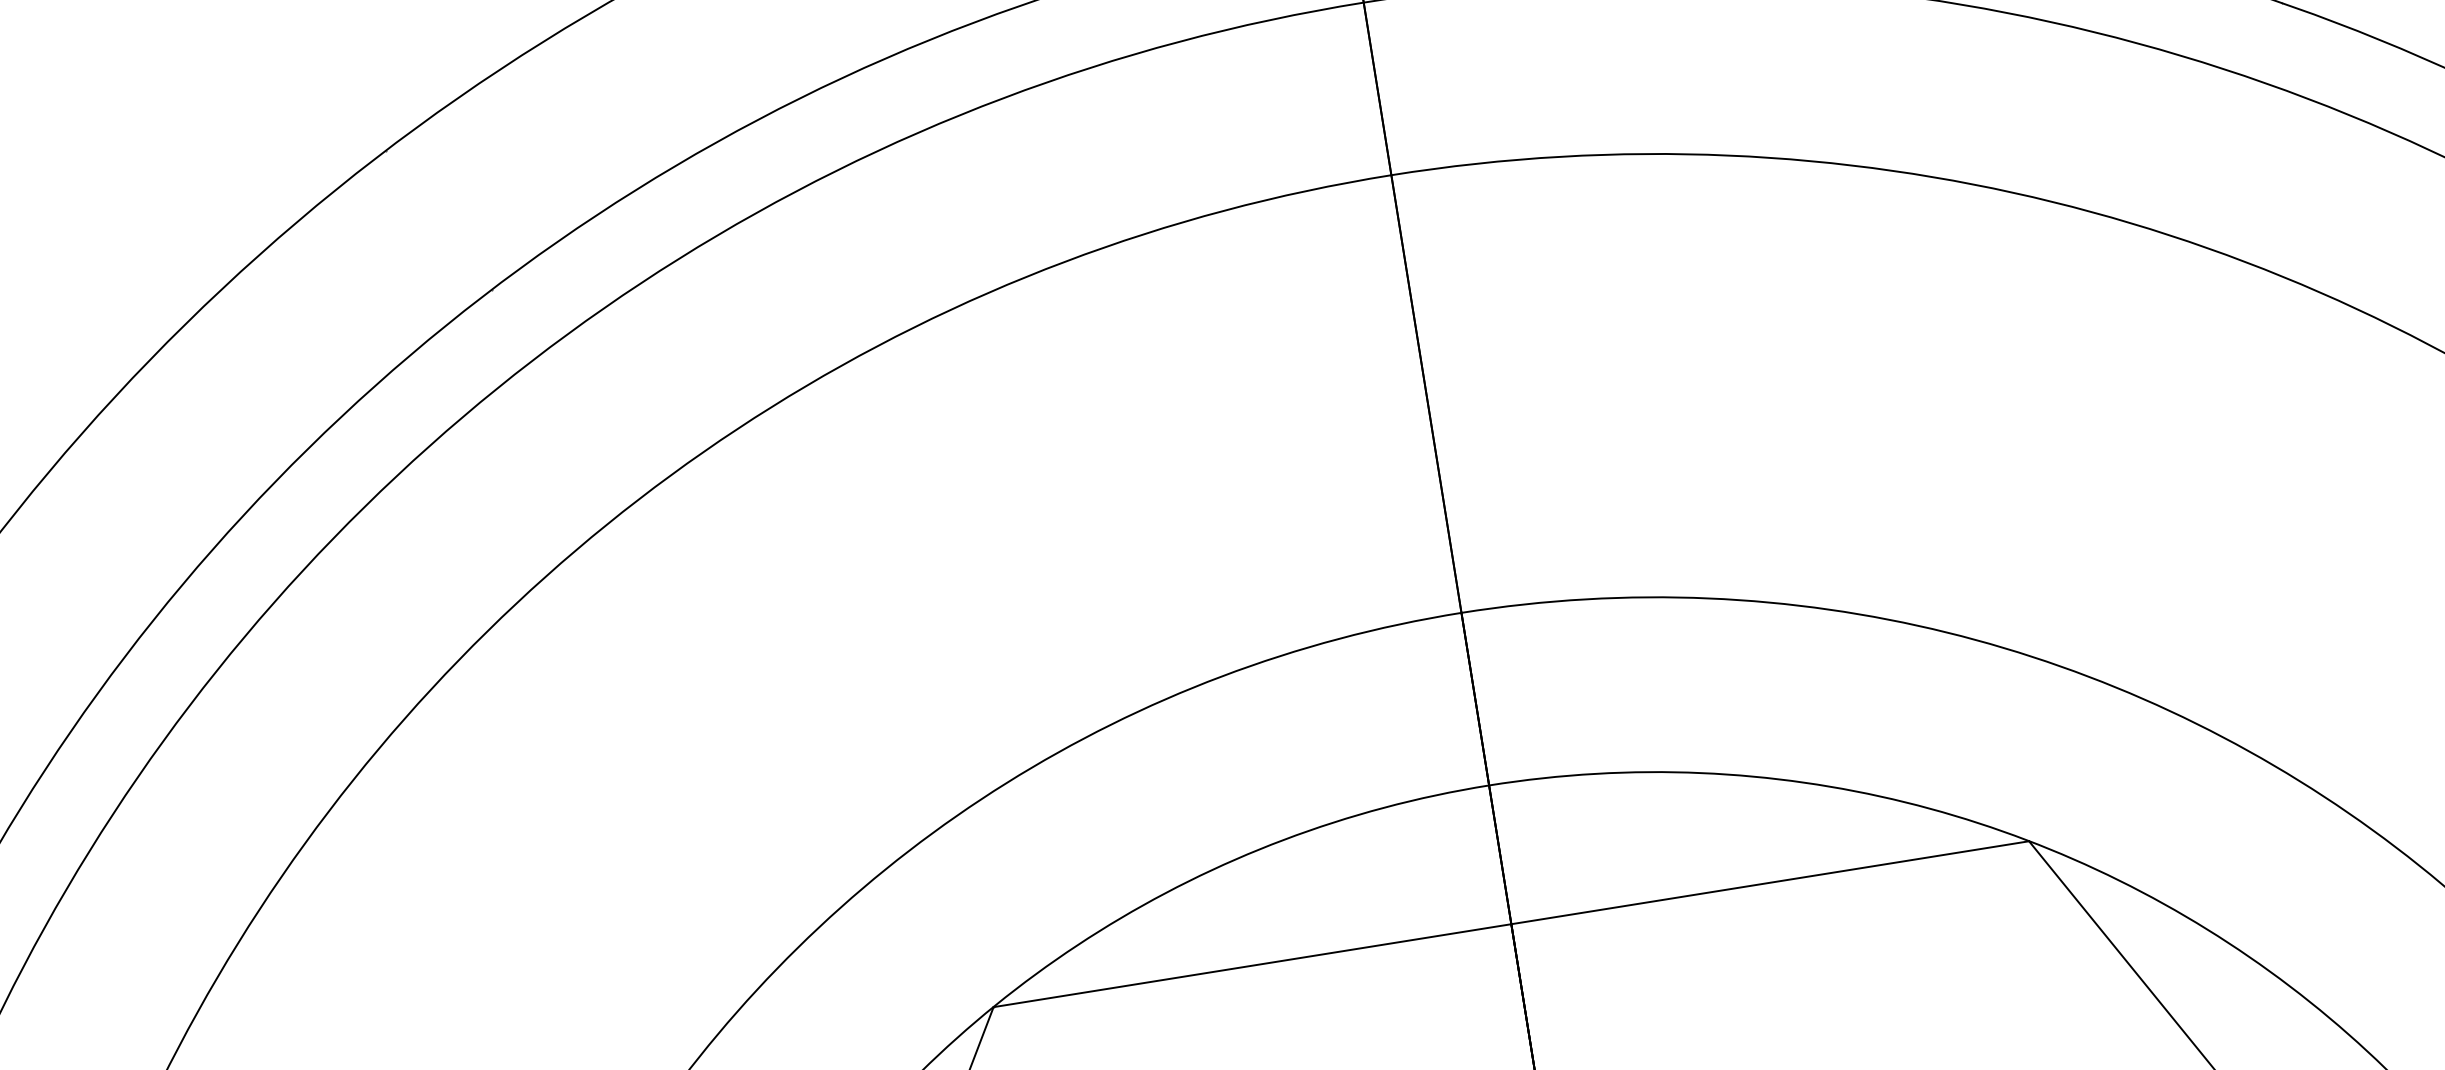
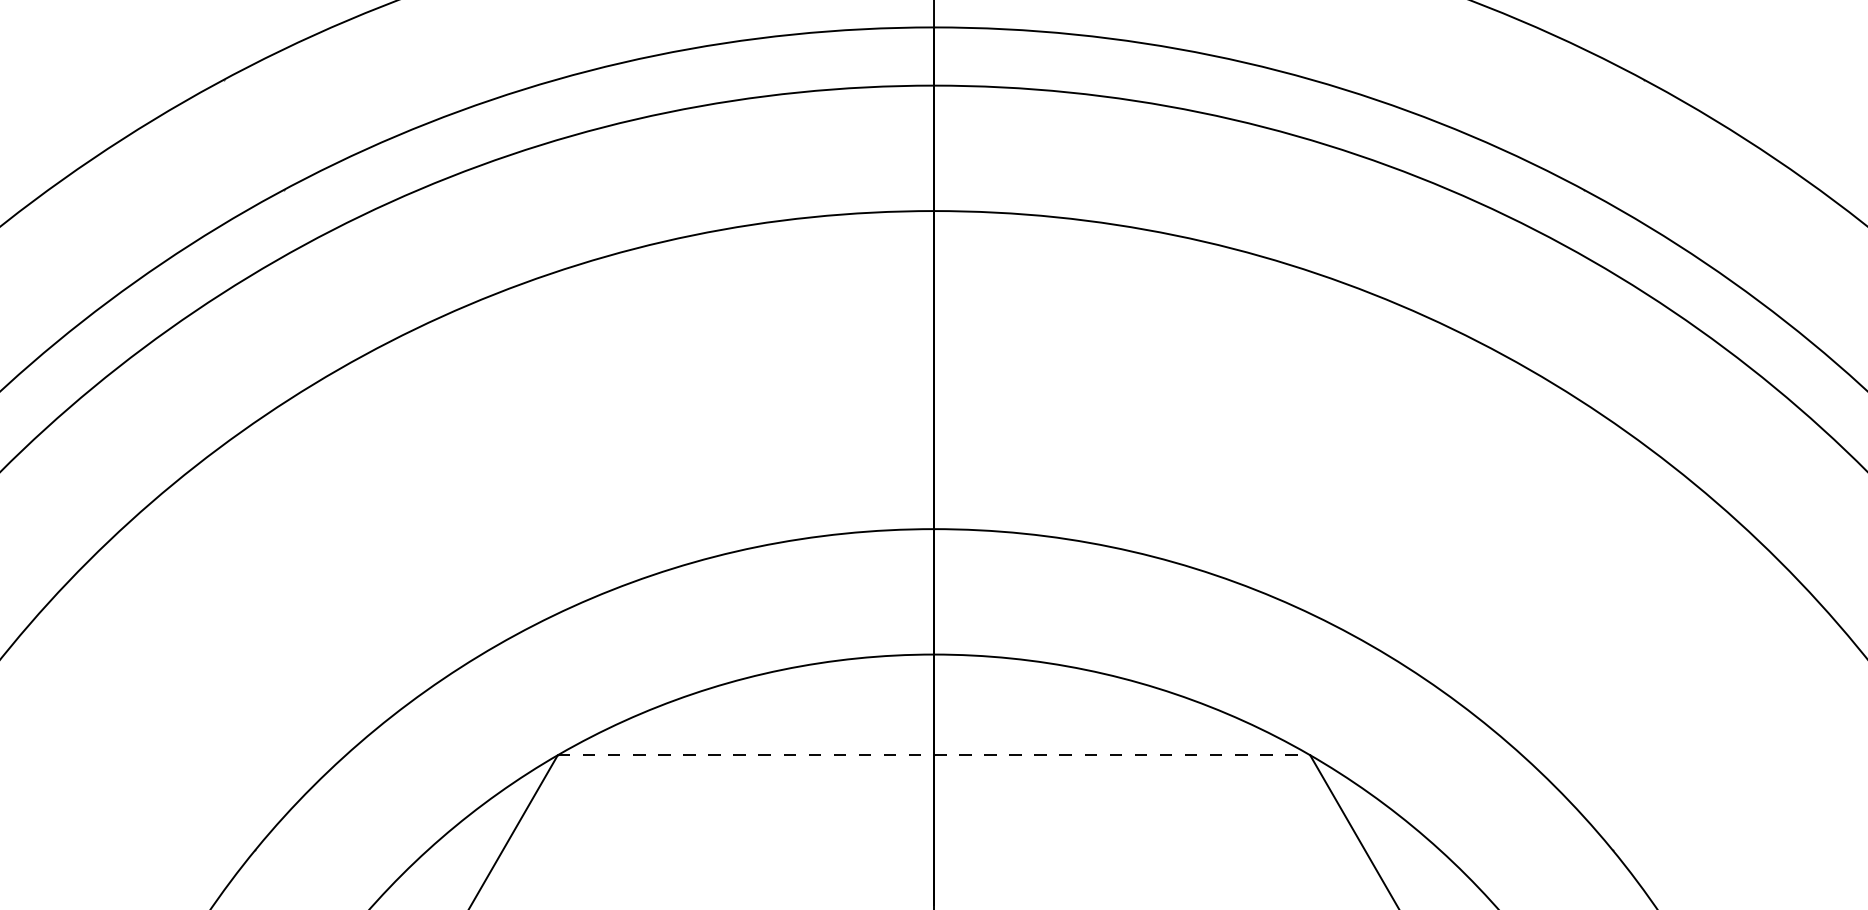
line: (1512, 924) -> (934, 755), solid -> dashed

